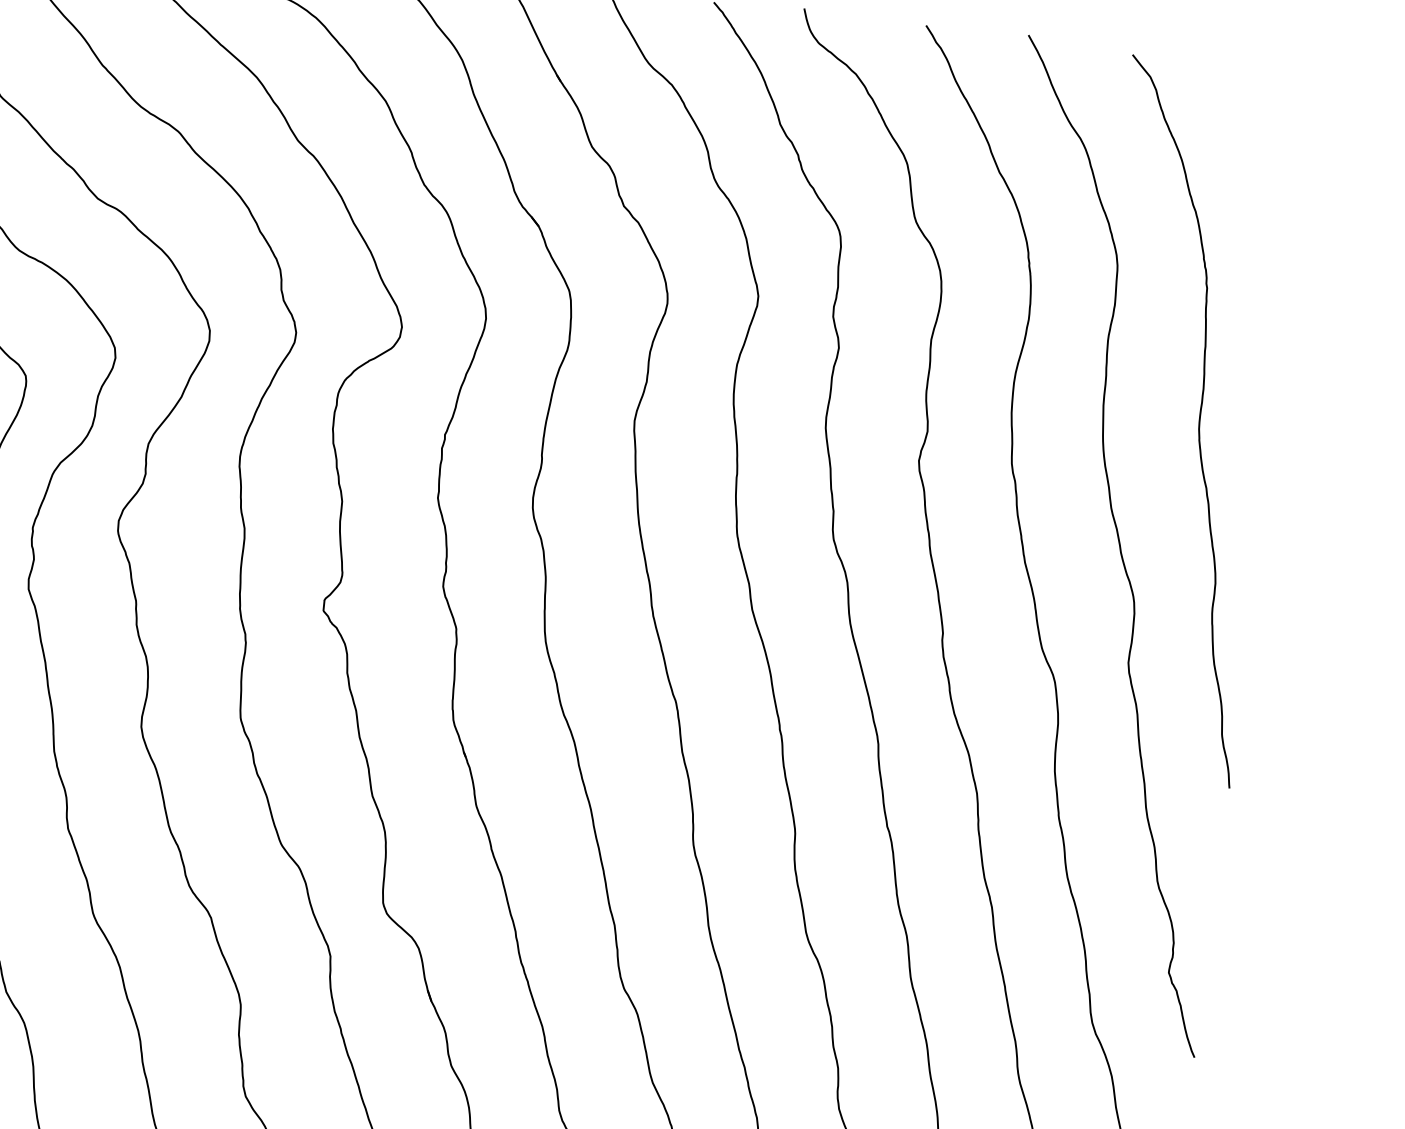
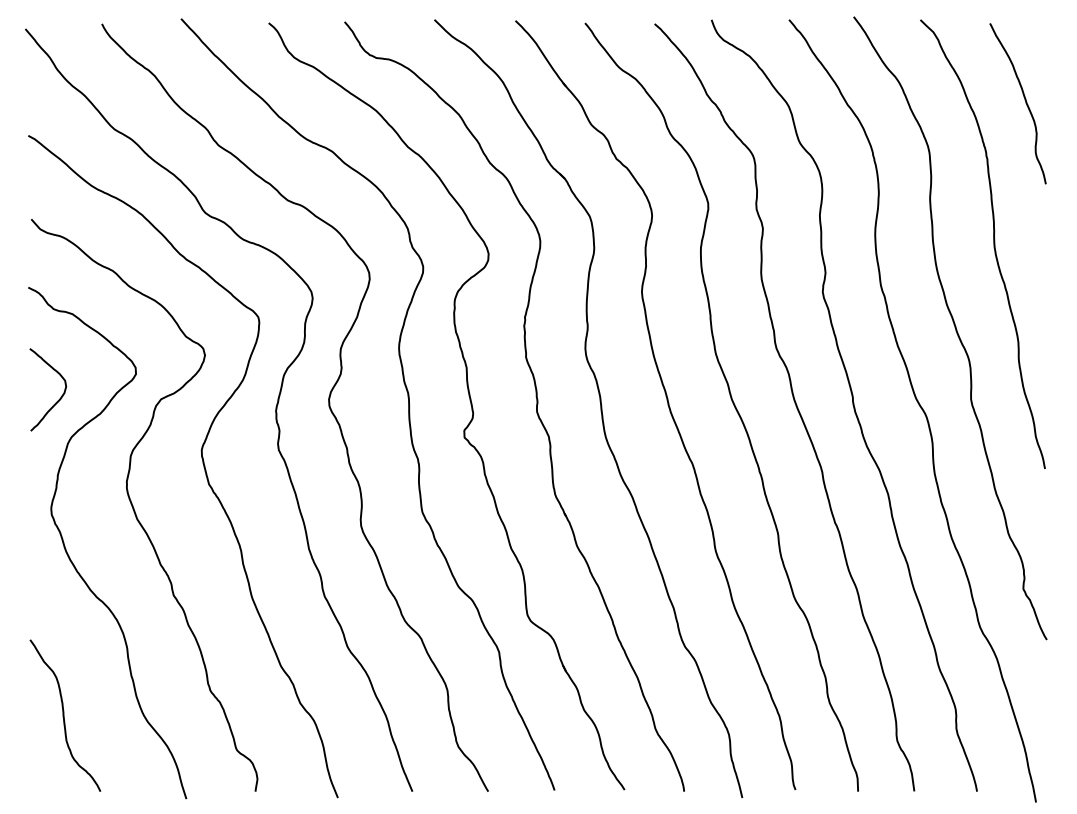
curve: (1278, 204) -> (1024, 100), added

